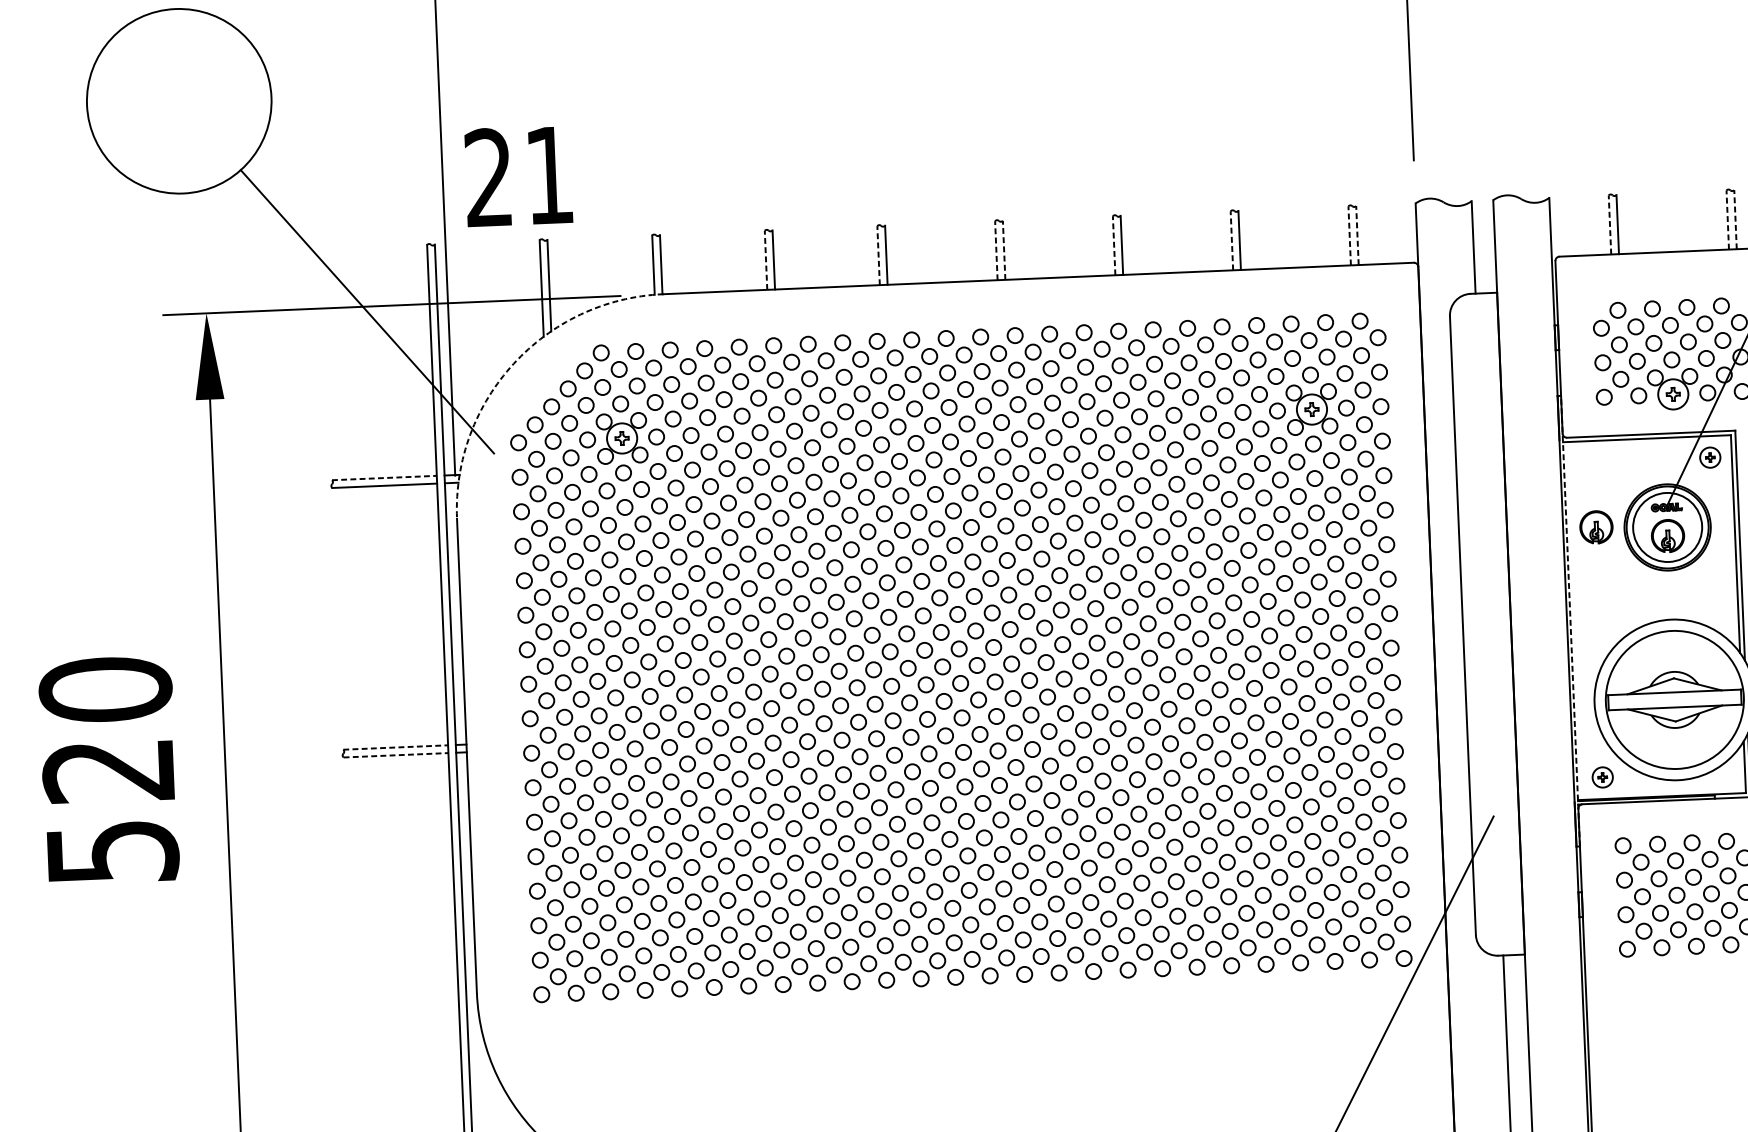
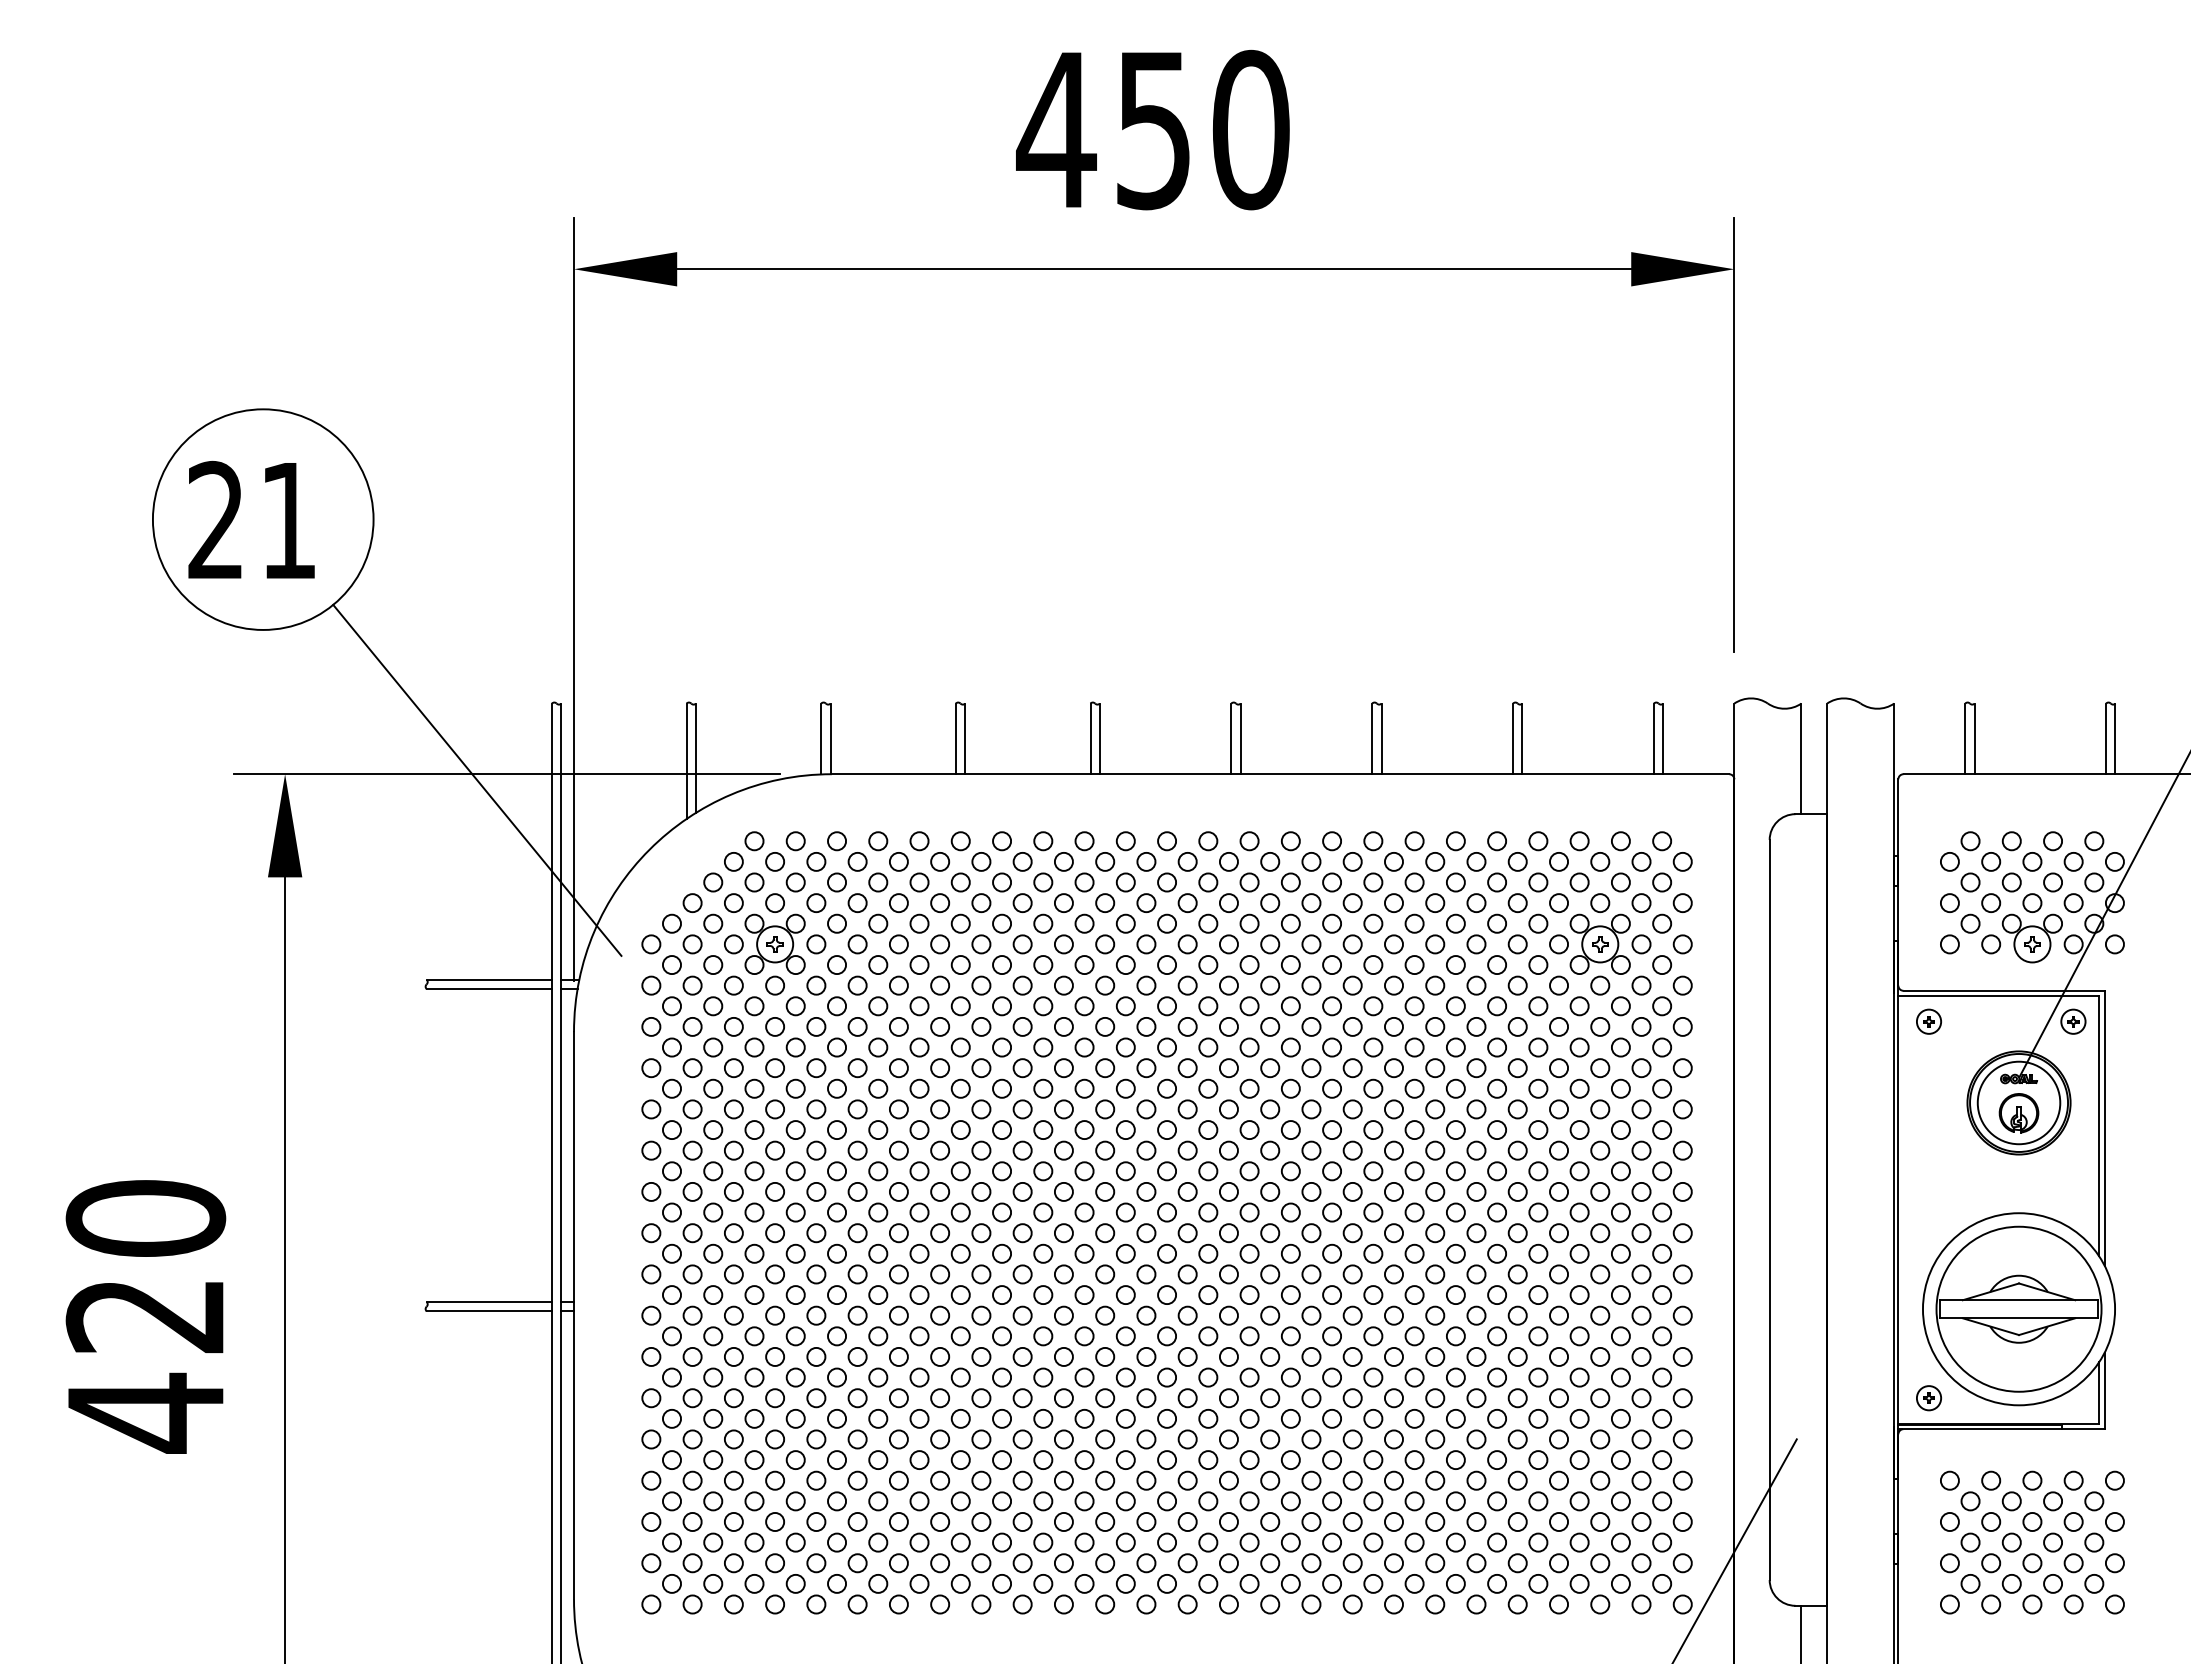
text: (518, 175) -> (251, 519), moved
line: (1728, 219) -> (2106, 738), dashed -> solid
line: (1735, 219) -> (2115, 738), dashed -> solid
line: (1610, 224) -> (1965, 738), dashed -> solid
line: (1349, 235) -> (1653, 738), dashed -> solid
line: (1357, 235) -> (1663, 738), dashed -> solid
line: (1232, 240) -> (1513, 738), dashed -> solid
line: (1114, 245) -> (1372, 738), dashed -> solid
line: (996, 250) -> (1231, 738), dashed -> solid
line: (1003, 250) -> (1240, 738), dashed -> solid
line: (878, 255) -> (1090, 738), dashed -> solid
line: (765, 260) -> (955, 738), dashed -> solid
arc: (513, 363) -> (649, 849), dashed -> solid
part: (1589, 462) -> (1928, 1021), added
line: (384, 477) -> (489, 979), dashed -> solid
part: (1596, 527) -> (1933, 1099), removed
line: (1570, 620) -> (1898, 1209), dashed -> solid
line: (395, 747) -> (489, 1302), dashed -> solid
line: (396, 755) -> (489, 1311), dashed -> solid
text: (113, 851) -> (147, 1412), 520 -> 420

